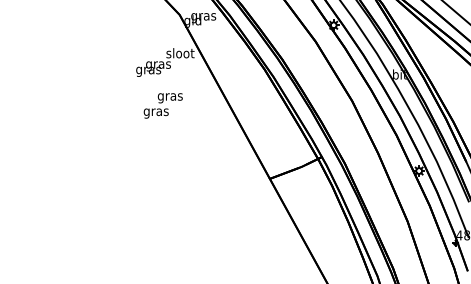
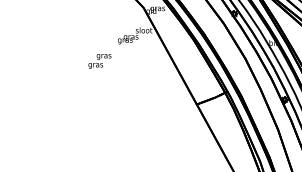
text: (162, 105) -> (99, 61), moved

